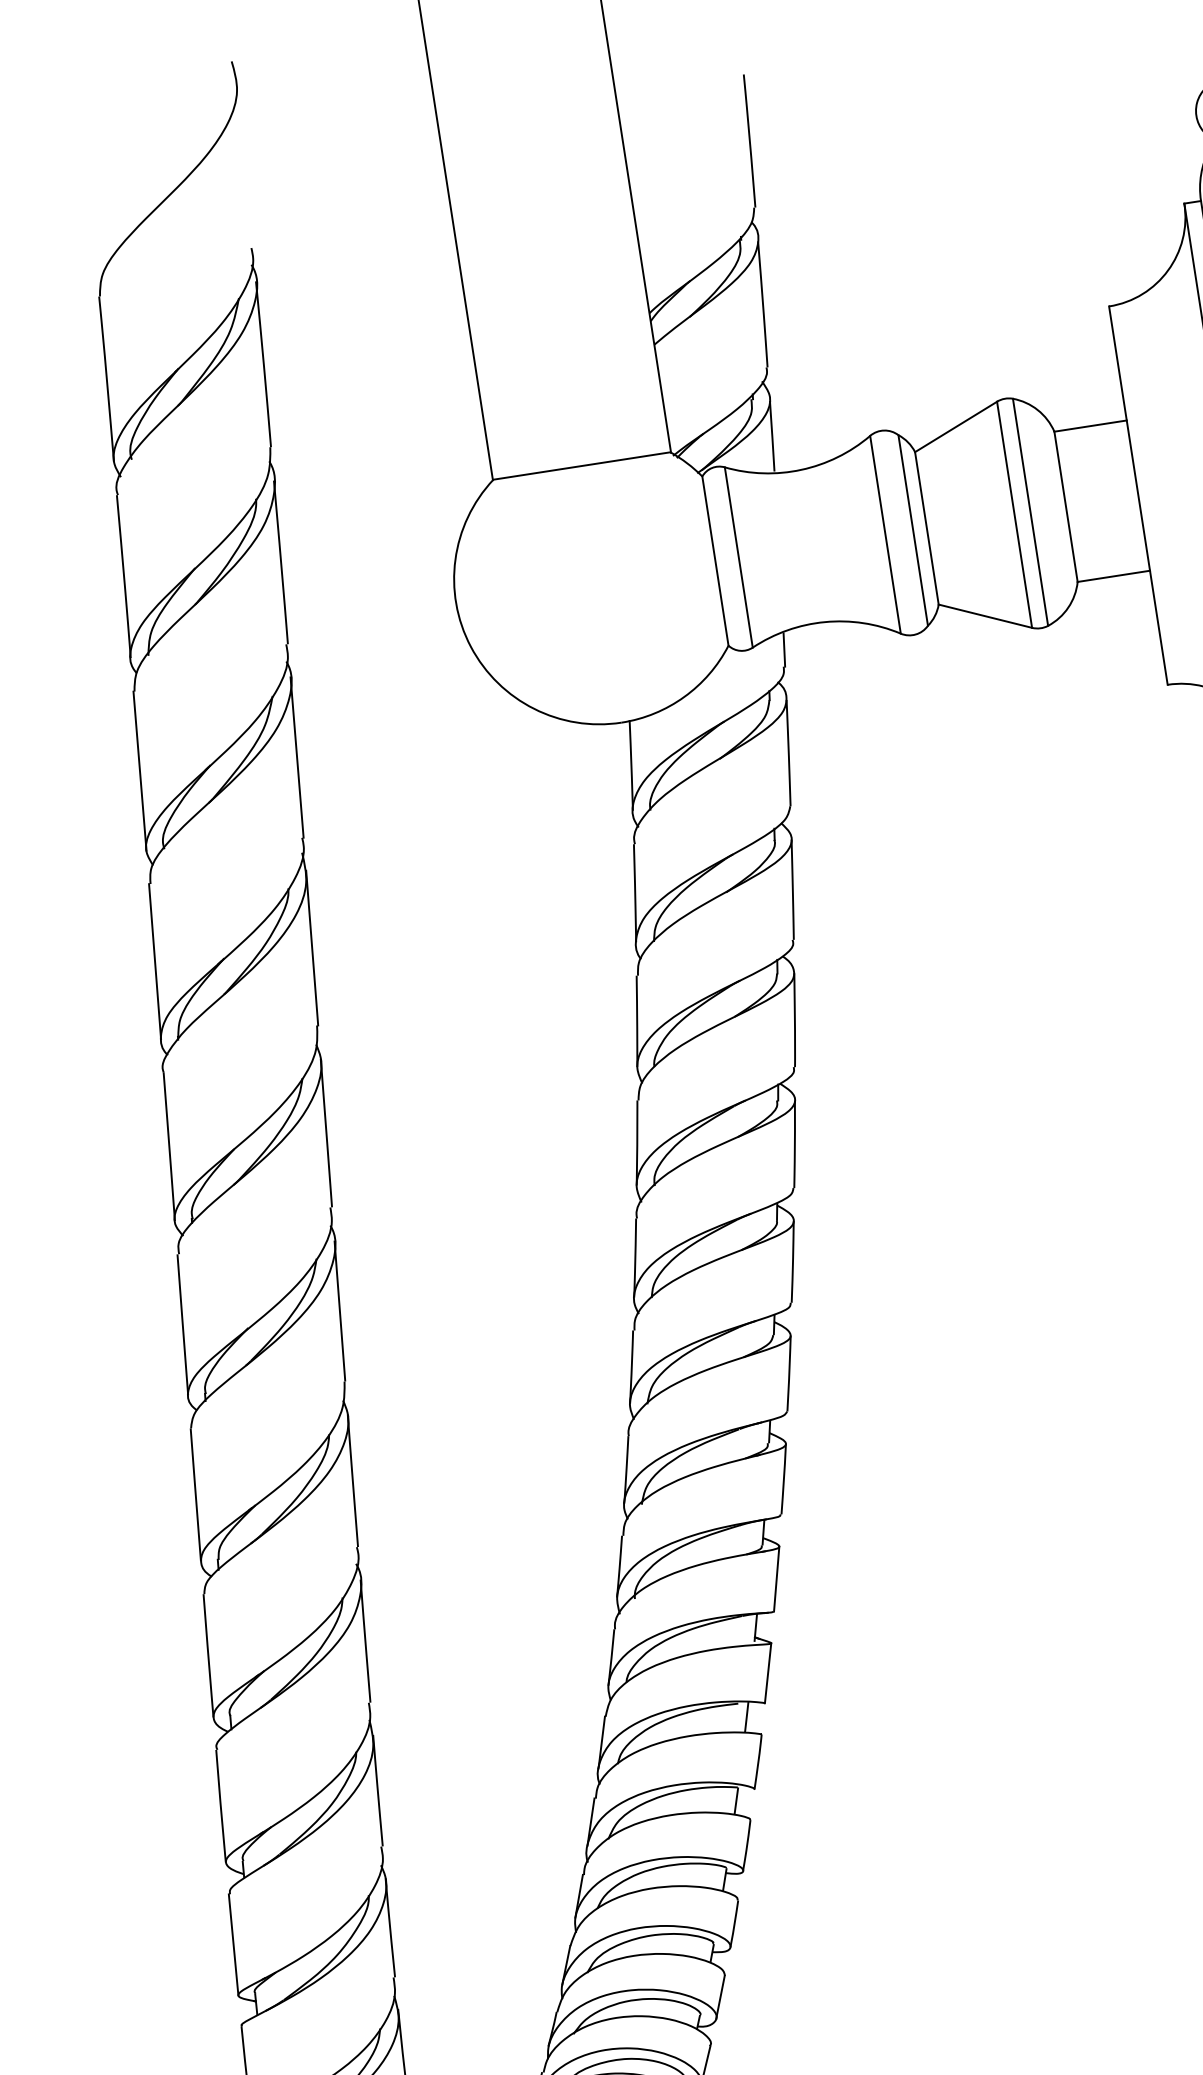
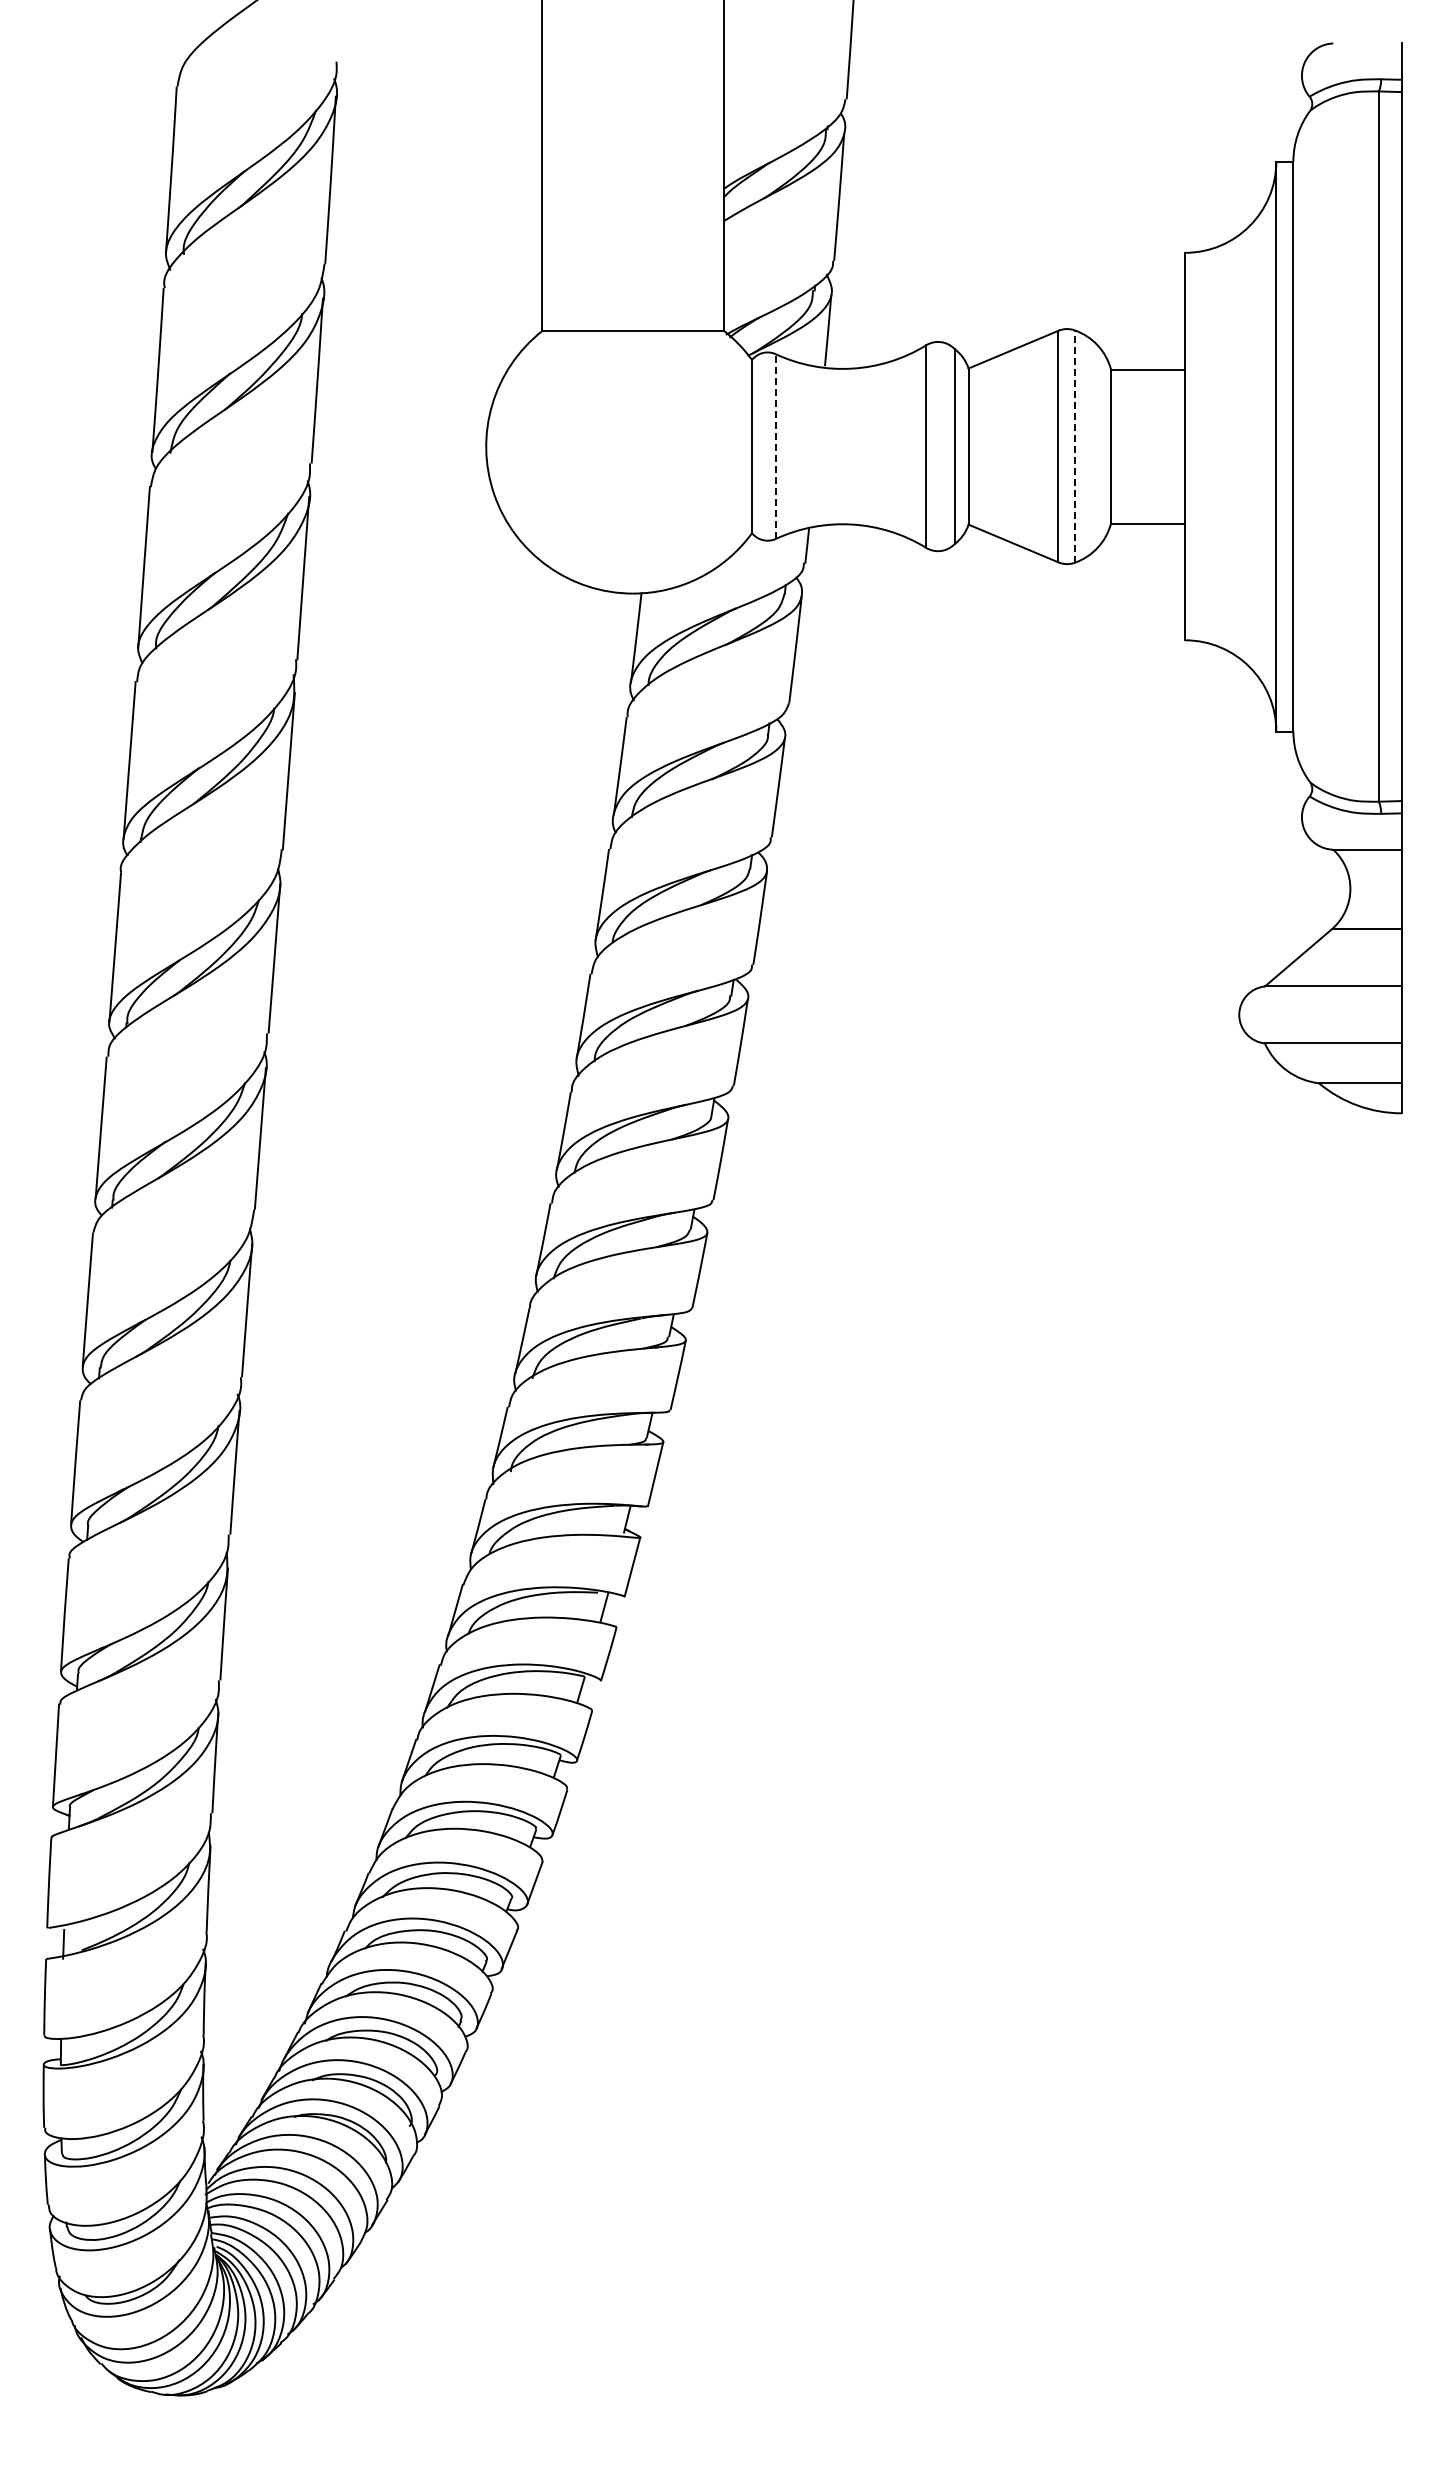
line: (1030, 512) -> (1074, 446), solid -> dashed
line: (738, 557) -> (775, 446), solid -> dashed

